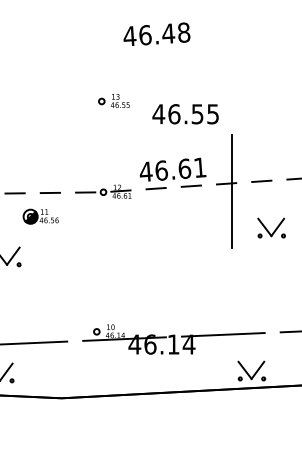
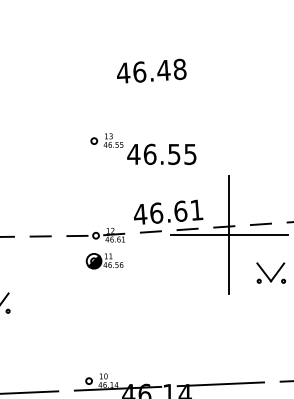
text: (185, 114) -> (161, 154), moved
line: (231, 191) -> (229, 234), added
part: (40, 216) -> (104, 260), moved

